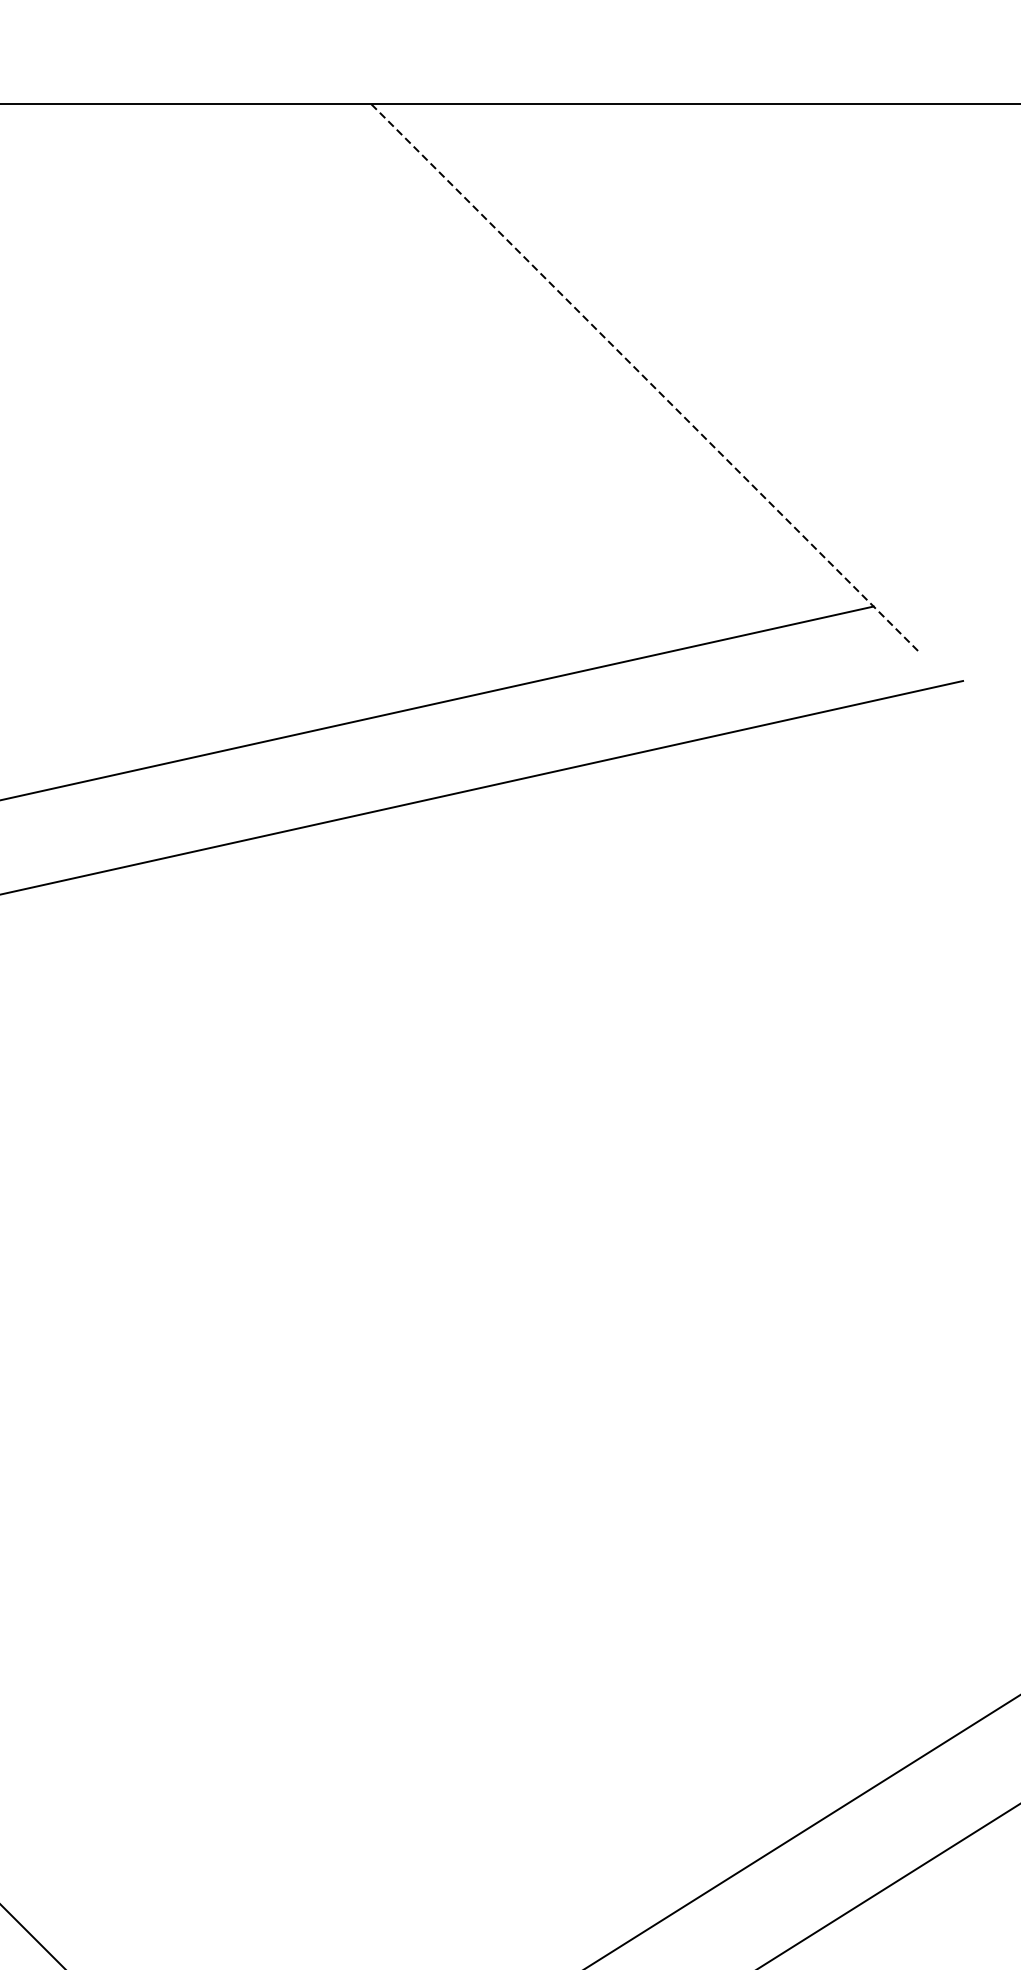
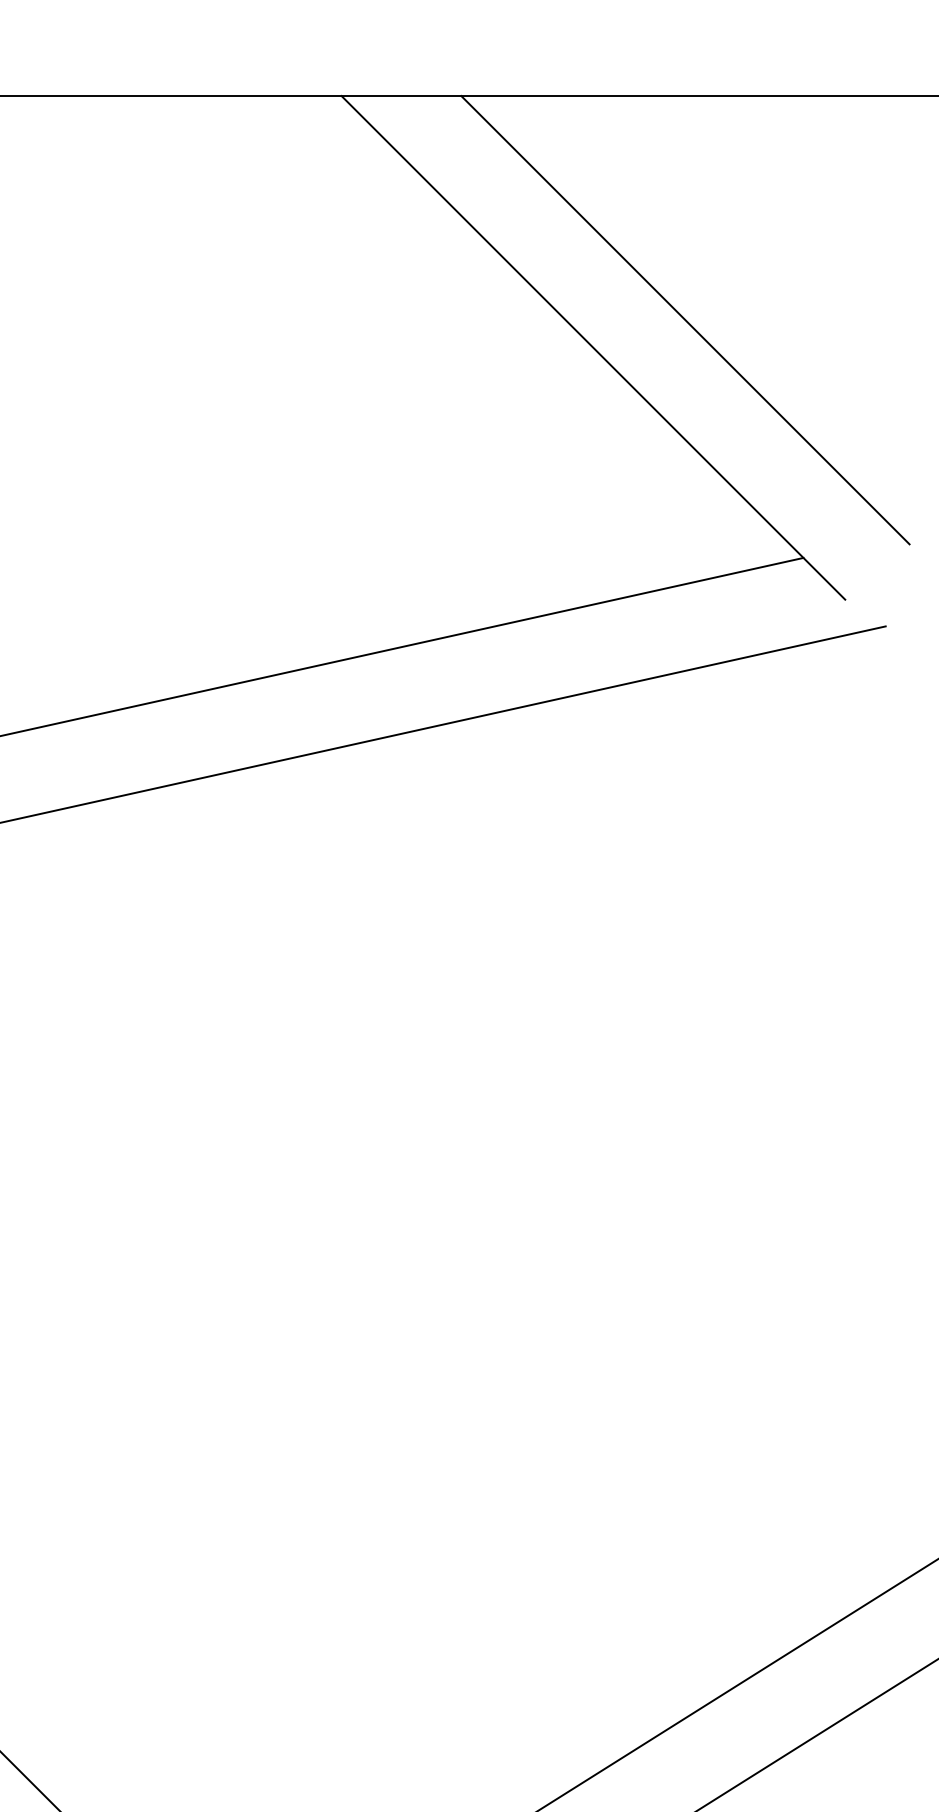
line: (745, 348) -> (685, 320), added
line: (645, 378) -> (593, 348), dashed -> solid

